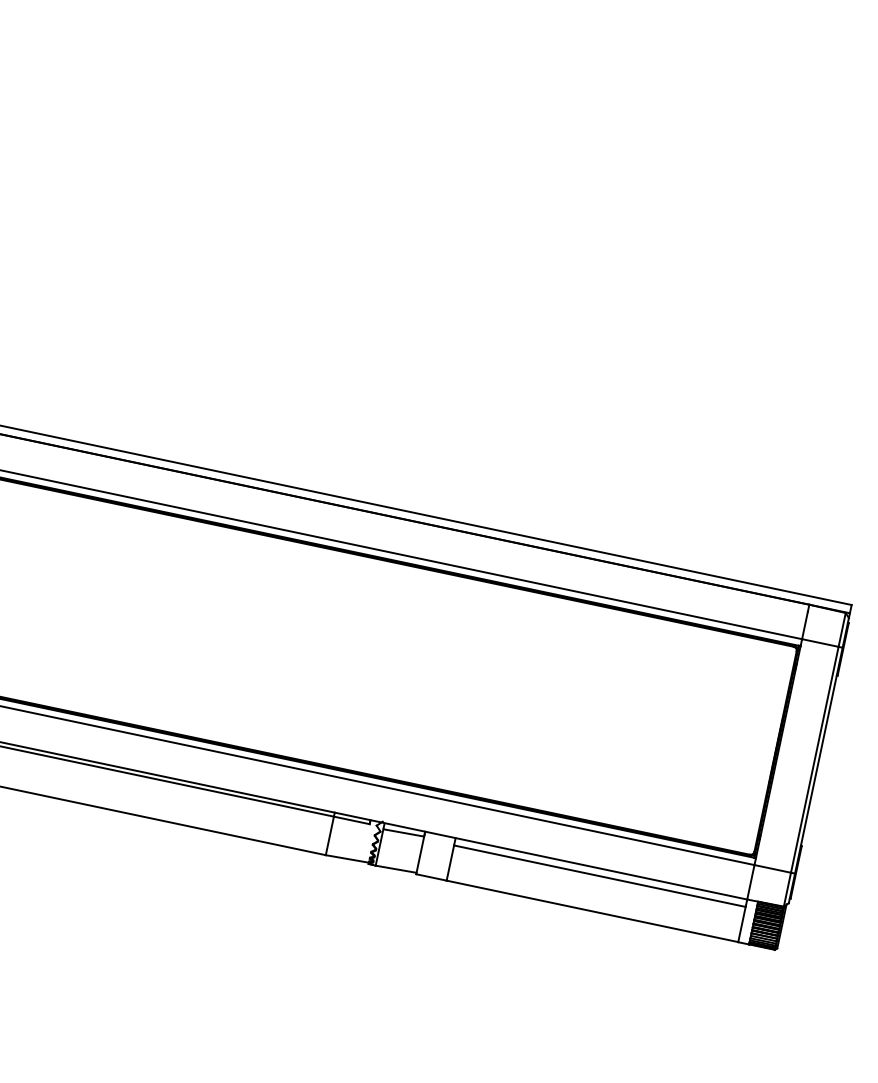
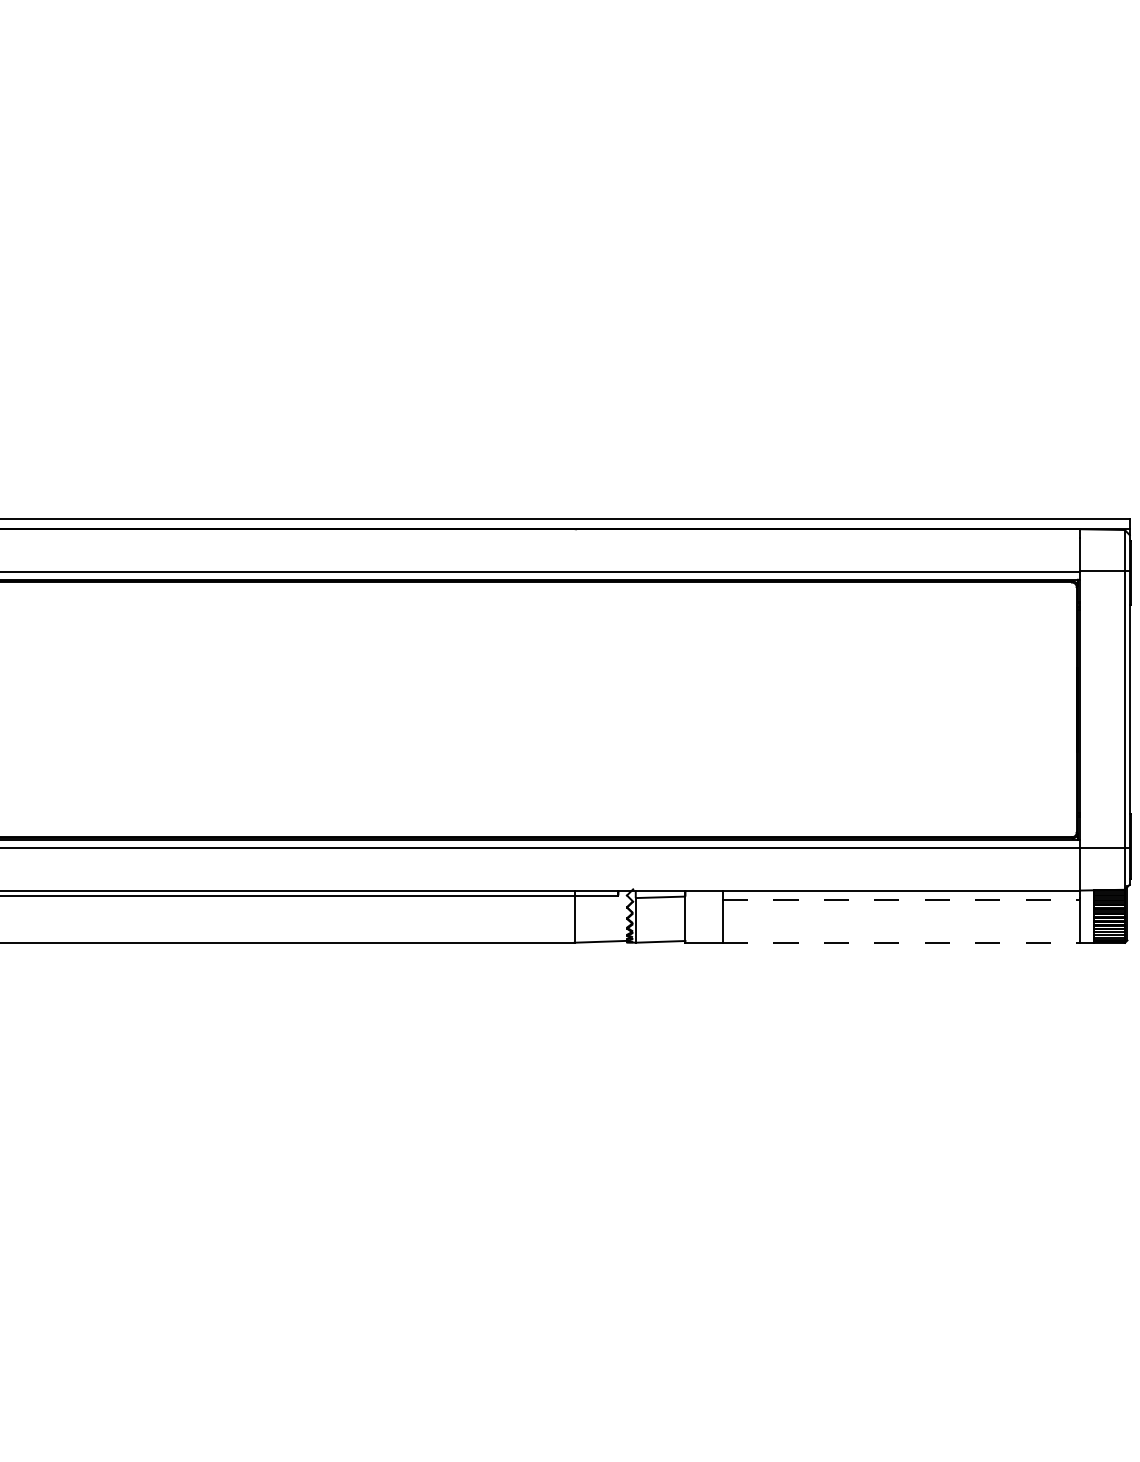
line: (599, 876) -> (901, 899), solid -> dashed
line: (592, 911) -> (901, 942), solid -> dashed

